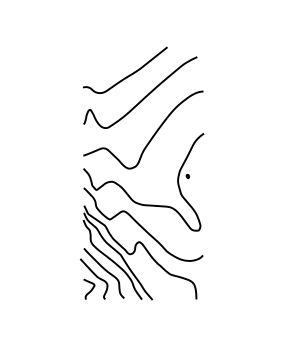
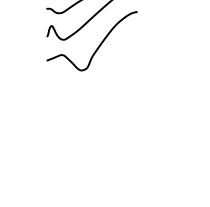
part: (136, 220) -> (86, 109), removed

